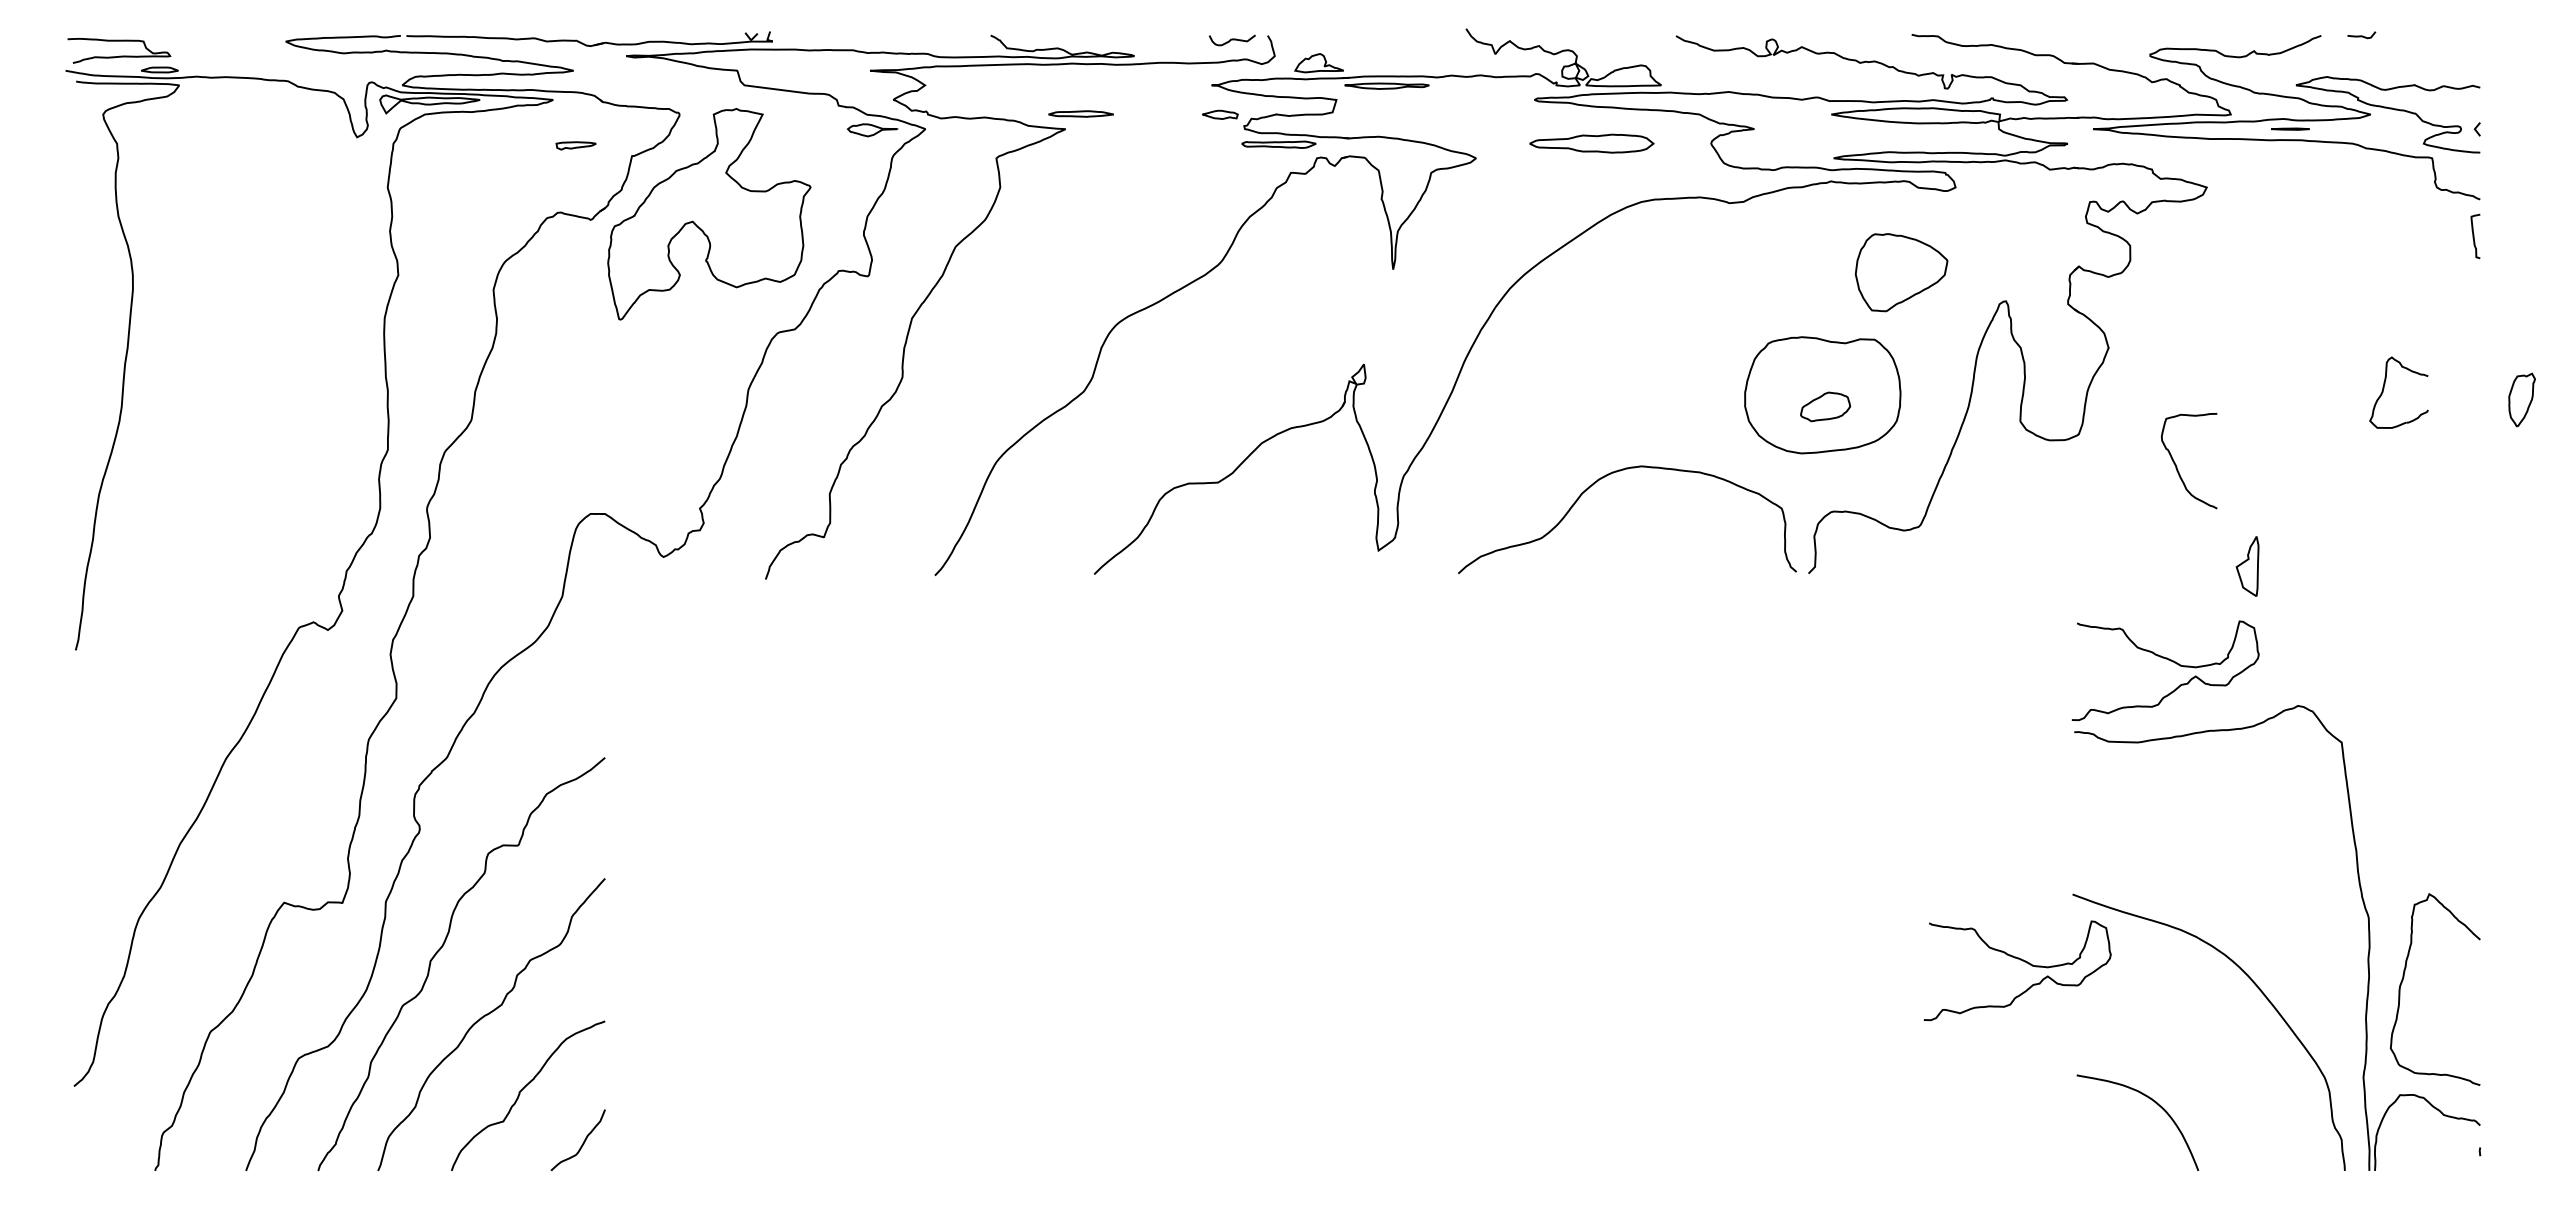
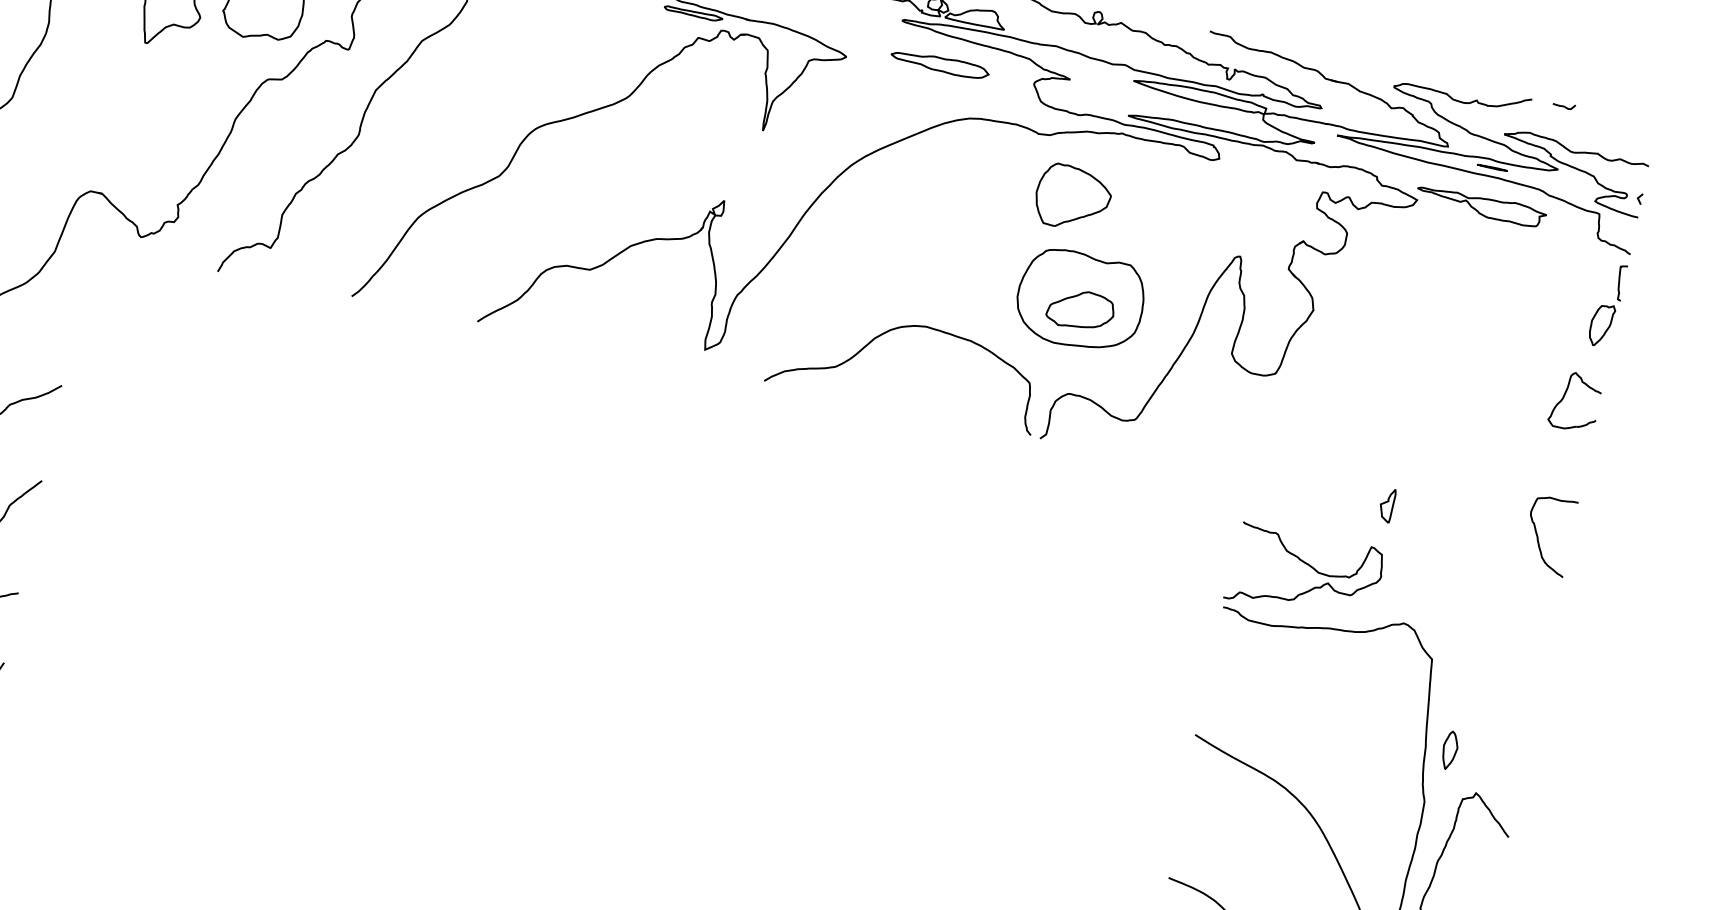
part: (2286, 178) -> (1481, 206), added
part: (1901, 272) -> (1072, 198), moved
part: (2384, 388) -> (1564, 396), moved
part: (2521, 399) -> (1601, 324), moved
part: (1825, 406) -> (1080, 309), size x1.67
curve: (2177, 466) -> (1538, 537), moved
part: (2247, 566) -> (1386, 505), size x0.71
part: (2386, 848) -> (1449, 750), added
curve: (2022, 961) -> (1144, 779), removed

